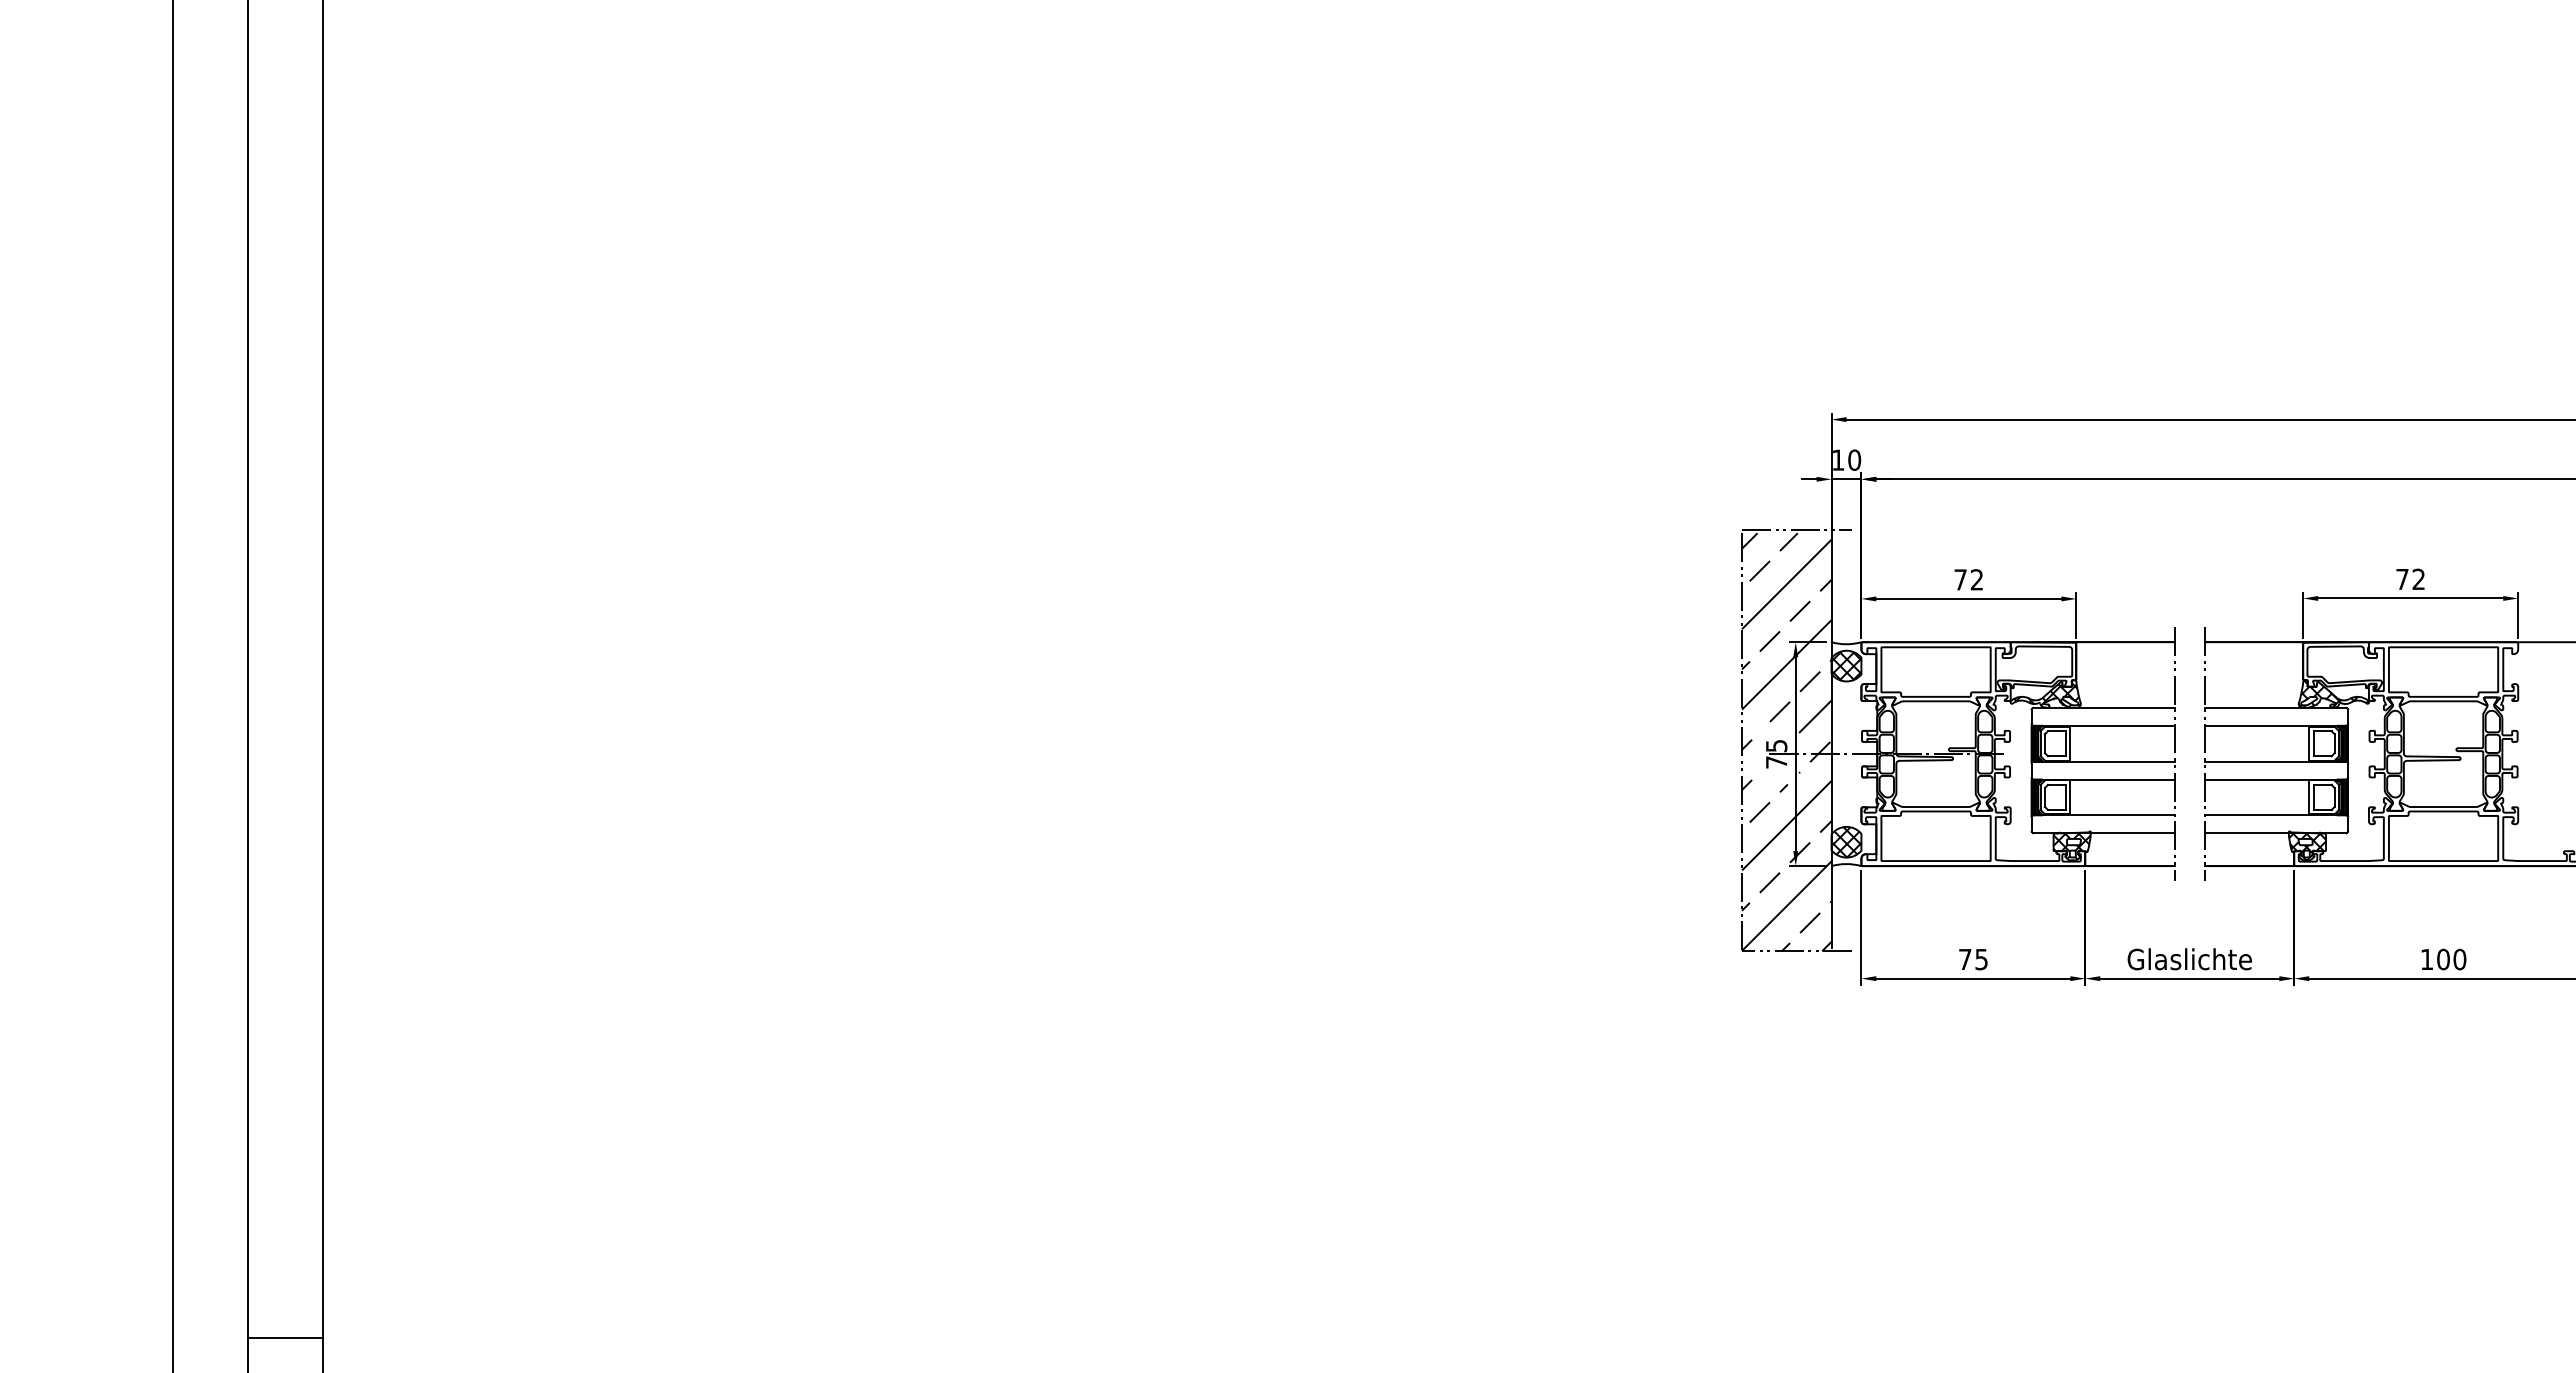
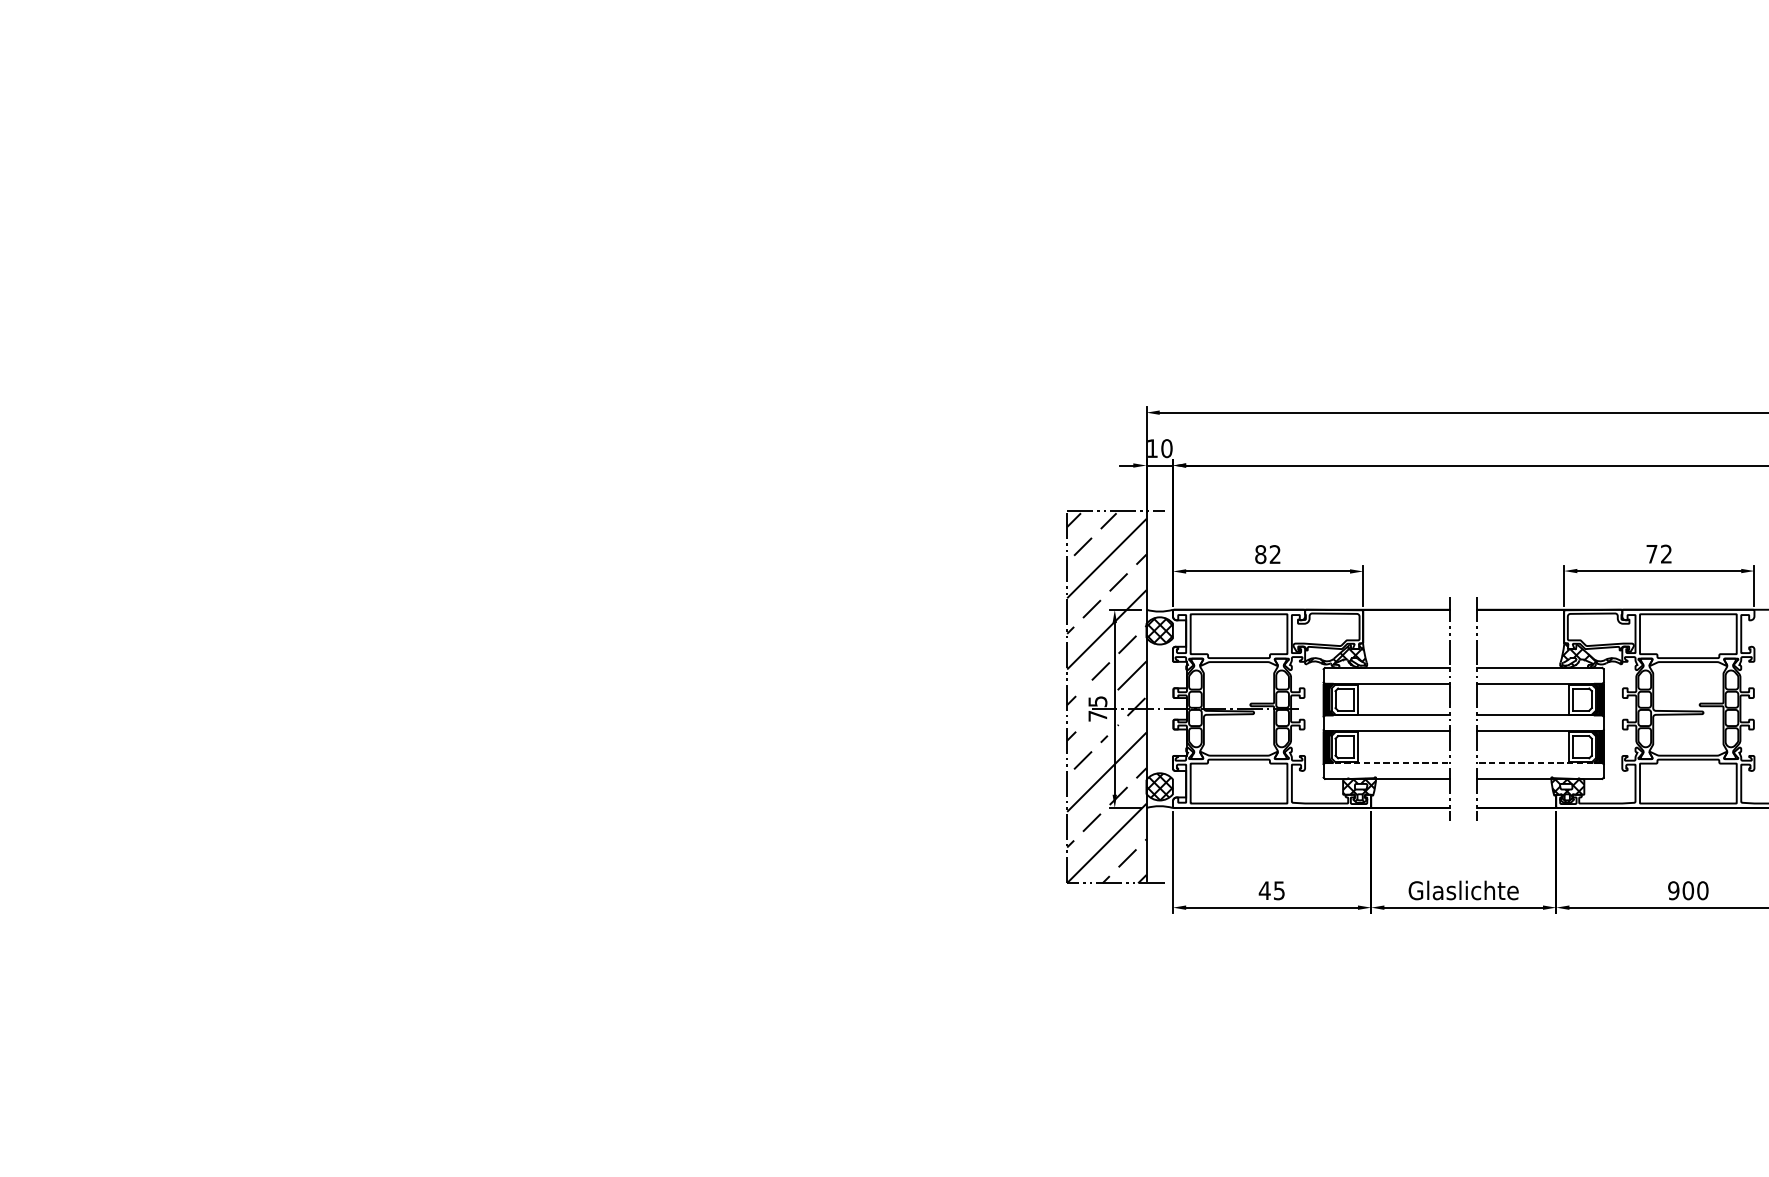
text: (1960, 579) -> (1260, 554), 72 -> 82
line: (2103, 815) -> (1387, 763), solid -> dashed
line: (2275, 815) -> (1539, 763), solid -> dashed
text: (1964, 959) -> (1264, 890), 75 -> 45
text: (2426, 959) -> (1673, 890), 100 -> 900

